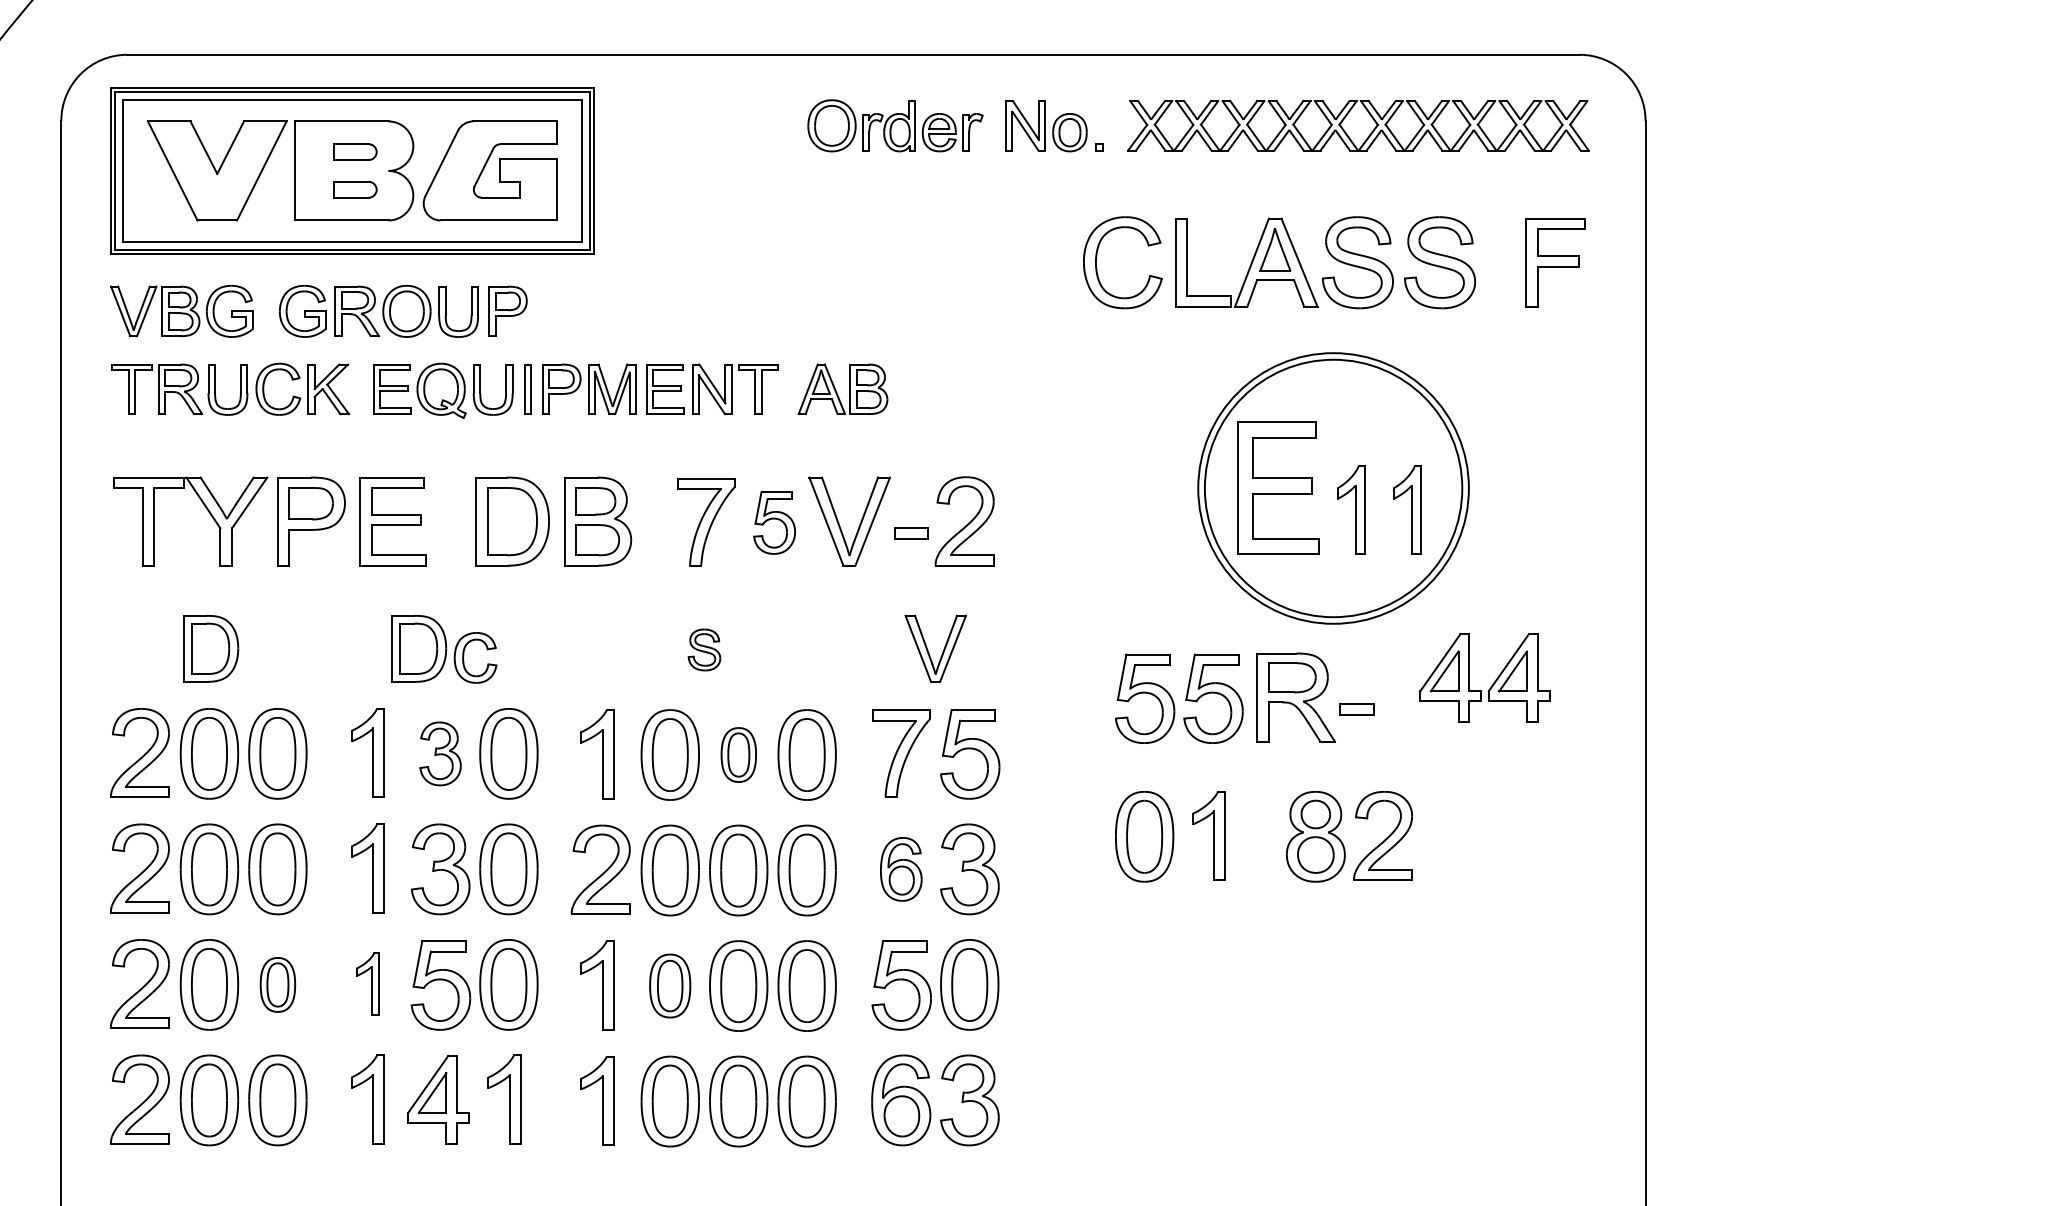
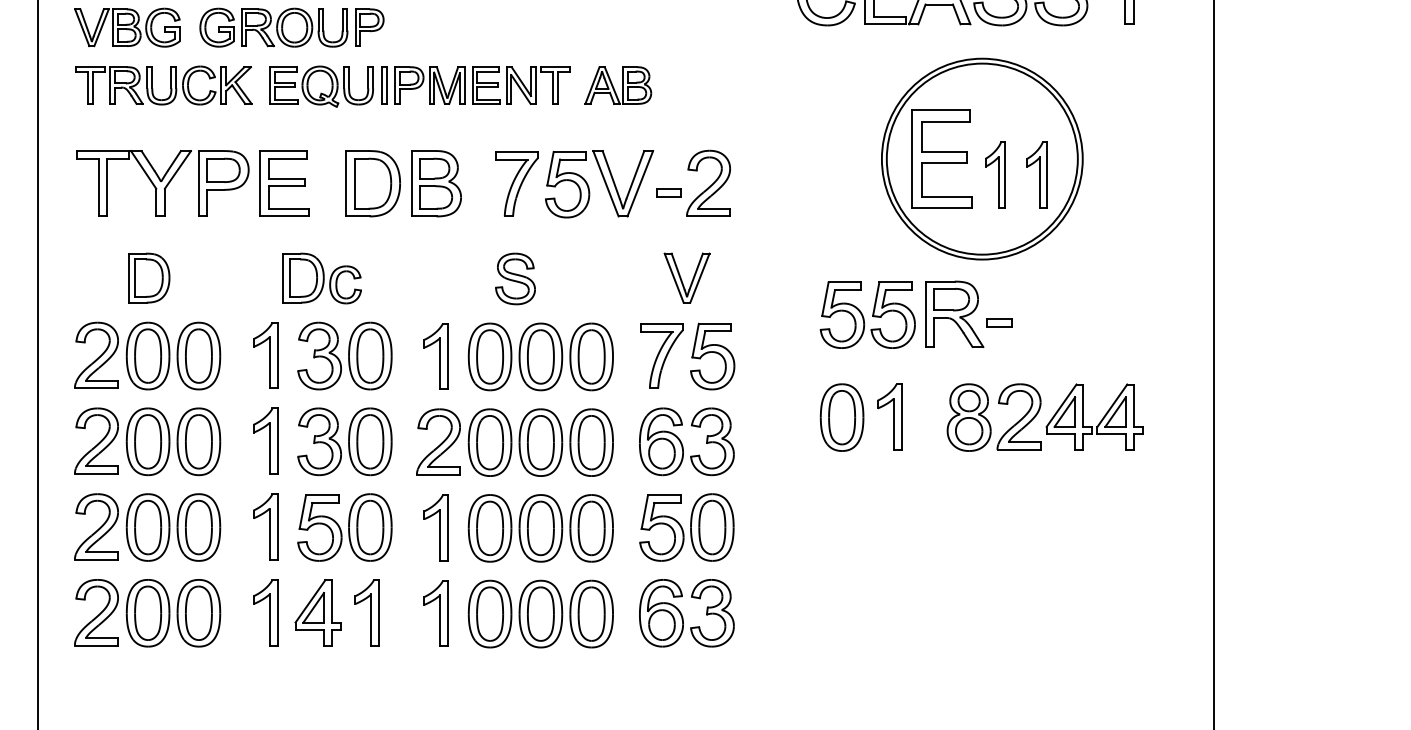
part: (774, 522) -> (567, 184), size x1.43
part: (704, 649) -> (515, 278), size x1.67
part: (1493, 682) -> (1101, 420), moved
part: (440, 753) -> (319, 355), size x1.43
part: (738, 754) -> (540, 356), size x1.67
part: (901, 869) -> (661, 441), size x1.43
part: (367, 983) -> (265, 526), size x1.43
part: (277, 984) -> (198, 527), size x1.67
part: (669, 985) -> (489, 527), size x1.43

